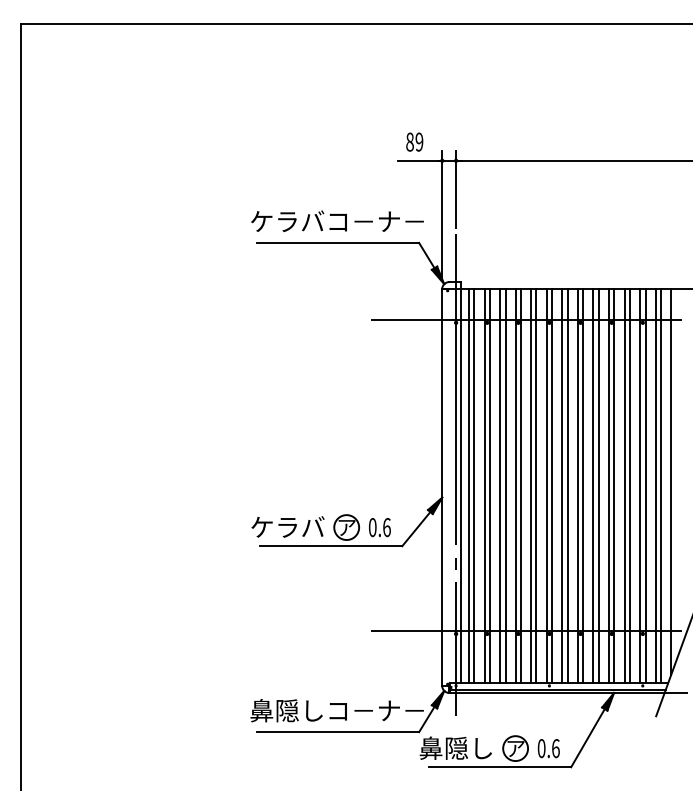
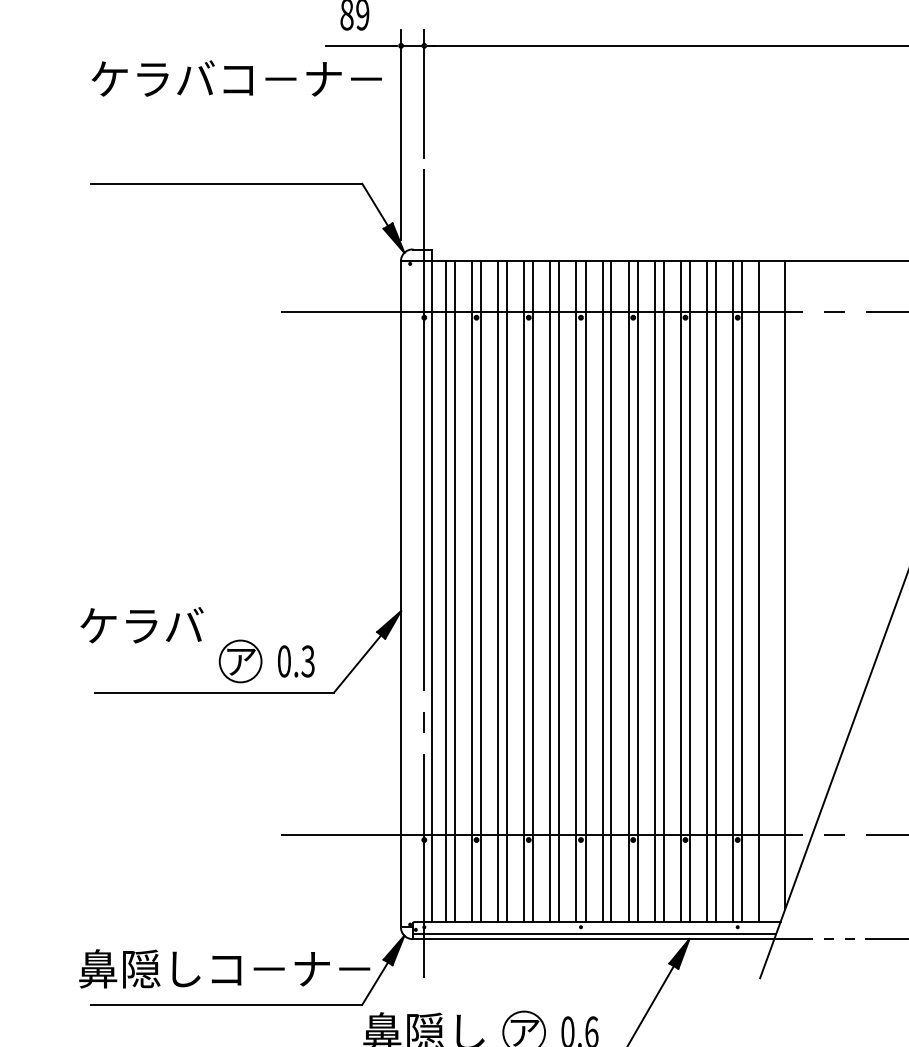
text: (337, 220) -> (236, 77), moved
line: (660, 485) -> (767, 590), removed
text: (287, 526) -> (141, 624), moved
text: (386, 527) -> (307, 661), 0.6 -> 0.3

